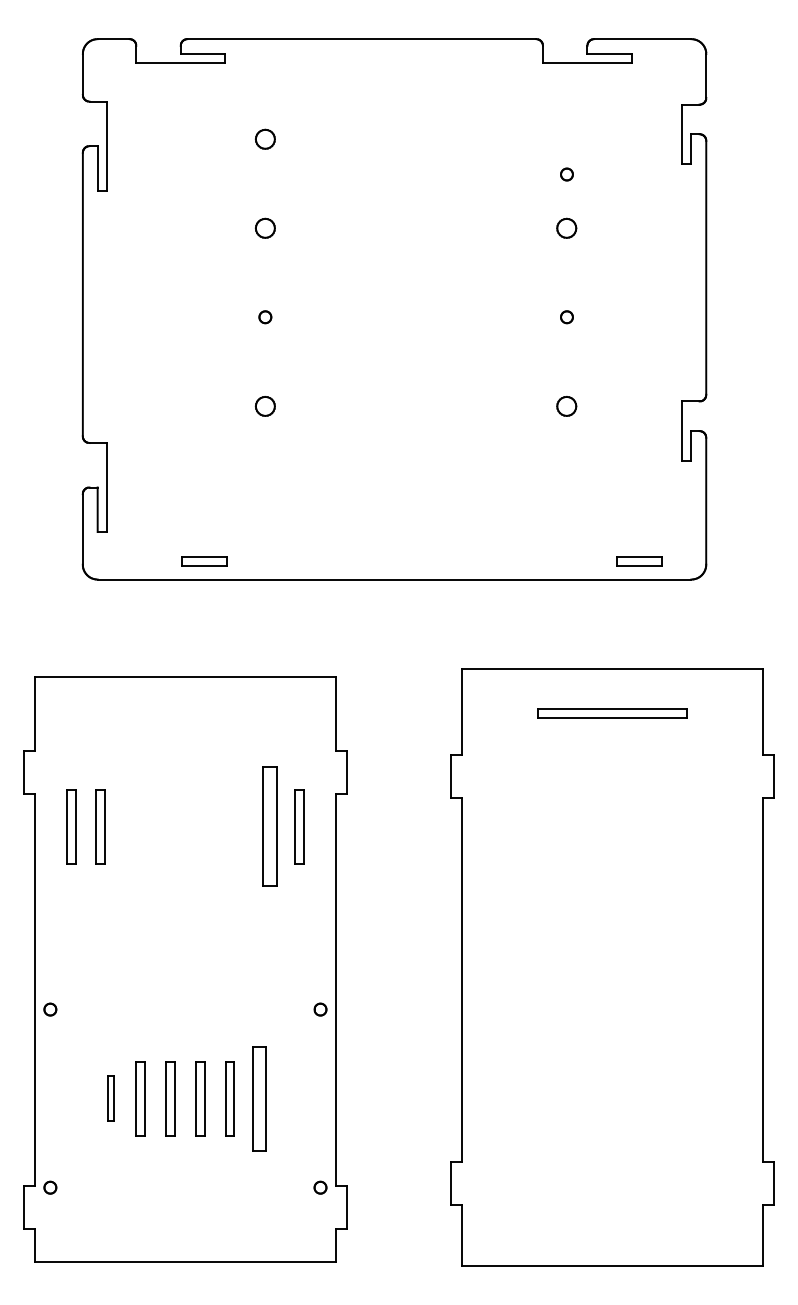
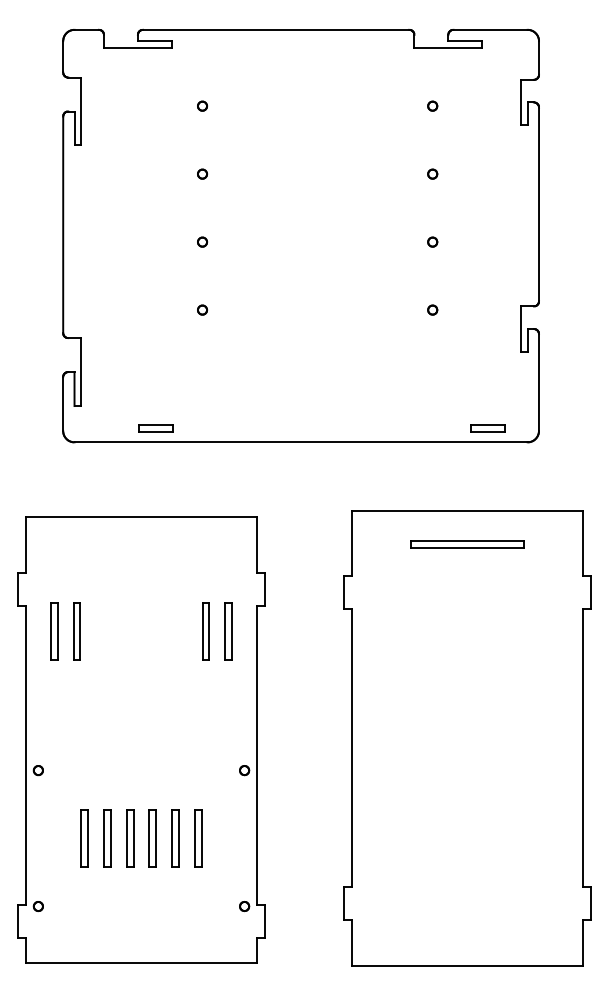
part: (265, 138) -> (202, 105), size x0.62
part: (566, 173) -> (432, 105), moved
part: (265, 227) -> (202, 173), size x0.62
part: (566, 227) -> (432, 173), size x0.62
part: (265, 405) -> (202, 309), size x0.62
part: (566, 405) -> (432, 309), size x0.62
part: (269, 827) -> (205, 631), size x0.62
part: (110, 1098) -> (84, 838), size x1.67
part: (260, 1098) -> (198, 838), size x0.71

